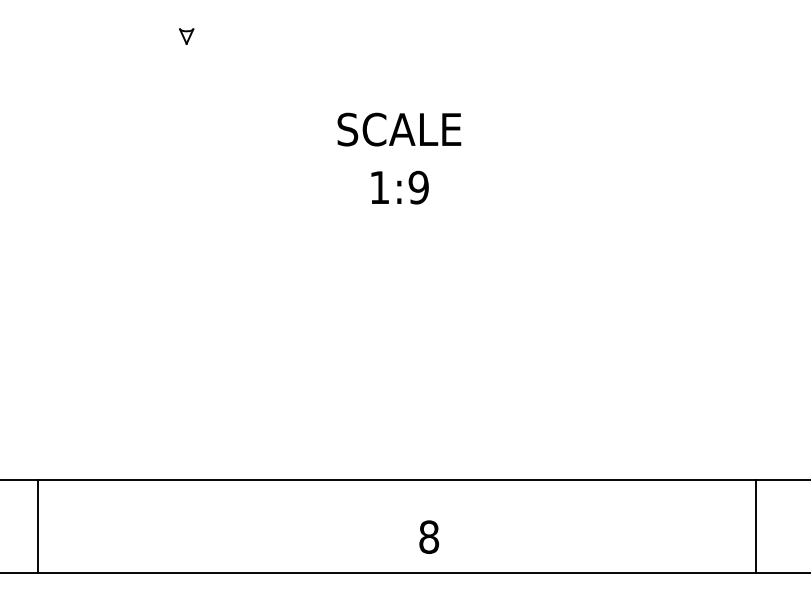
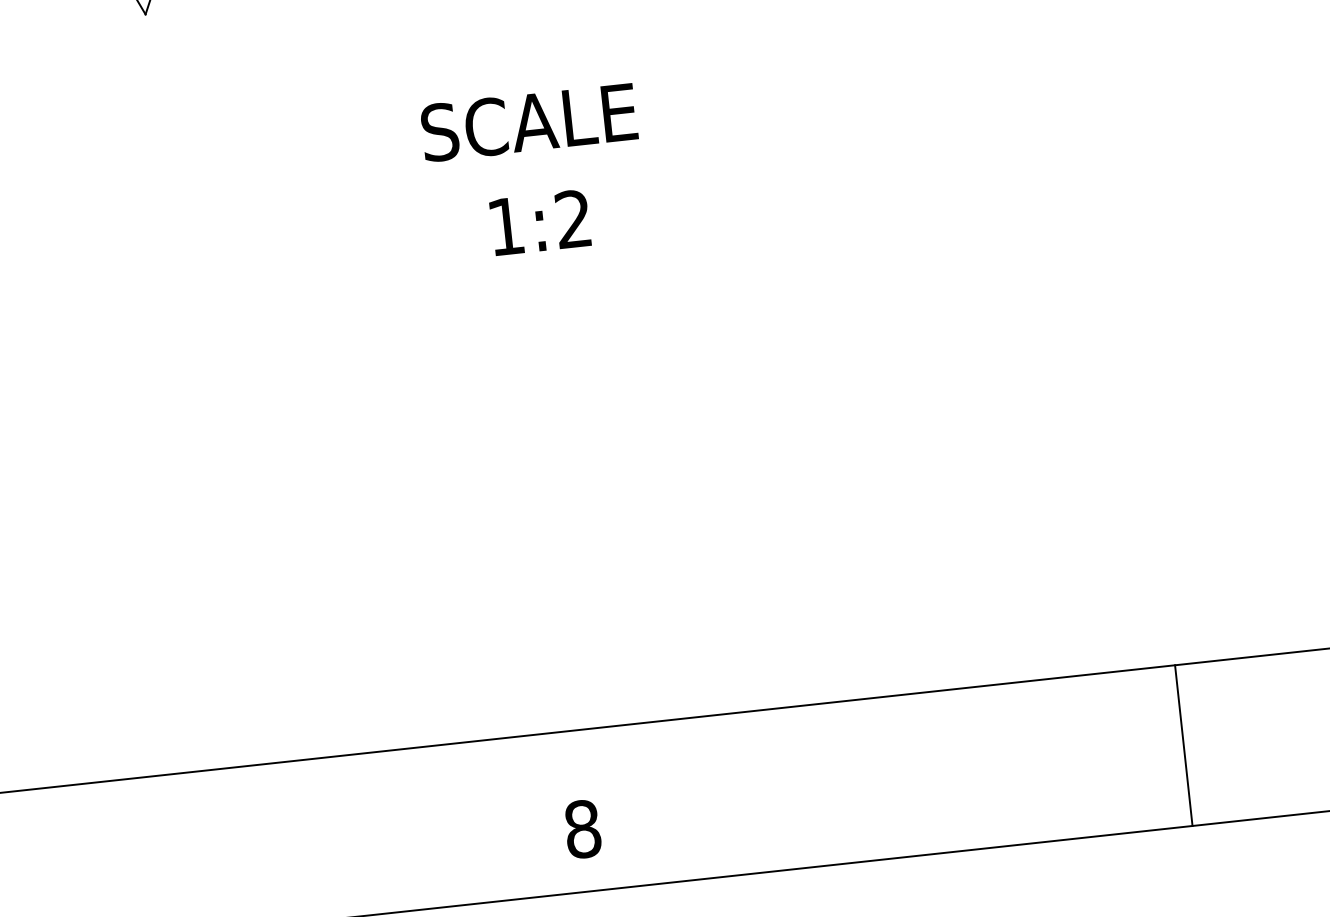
text: (418, 187) -> (573, 219), 1:9 -> 1:2
line: (756, 526) -> (1184, 745), moved
text: (428, 536) -> (581, 828), moved

